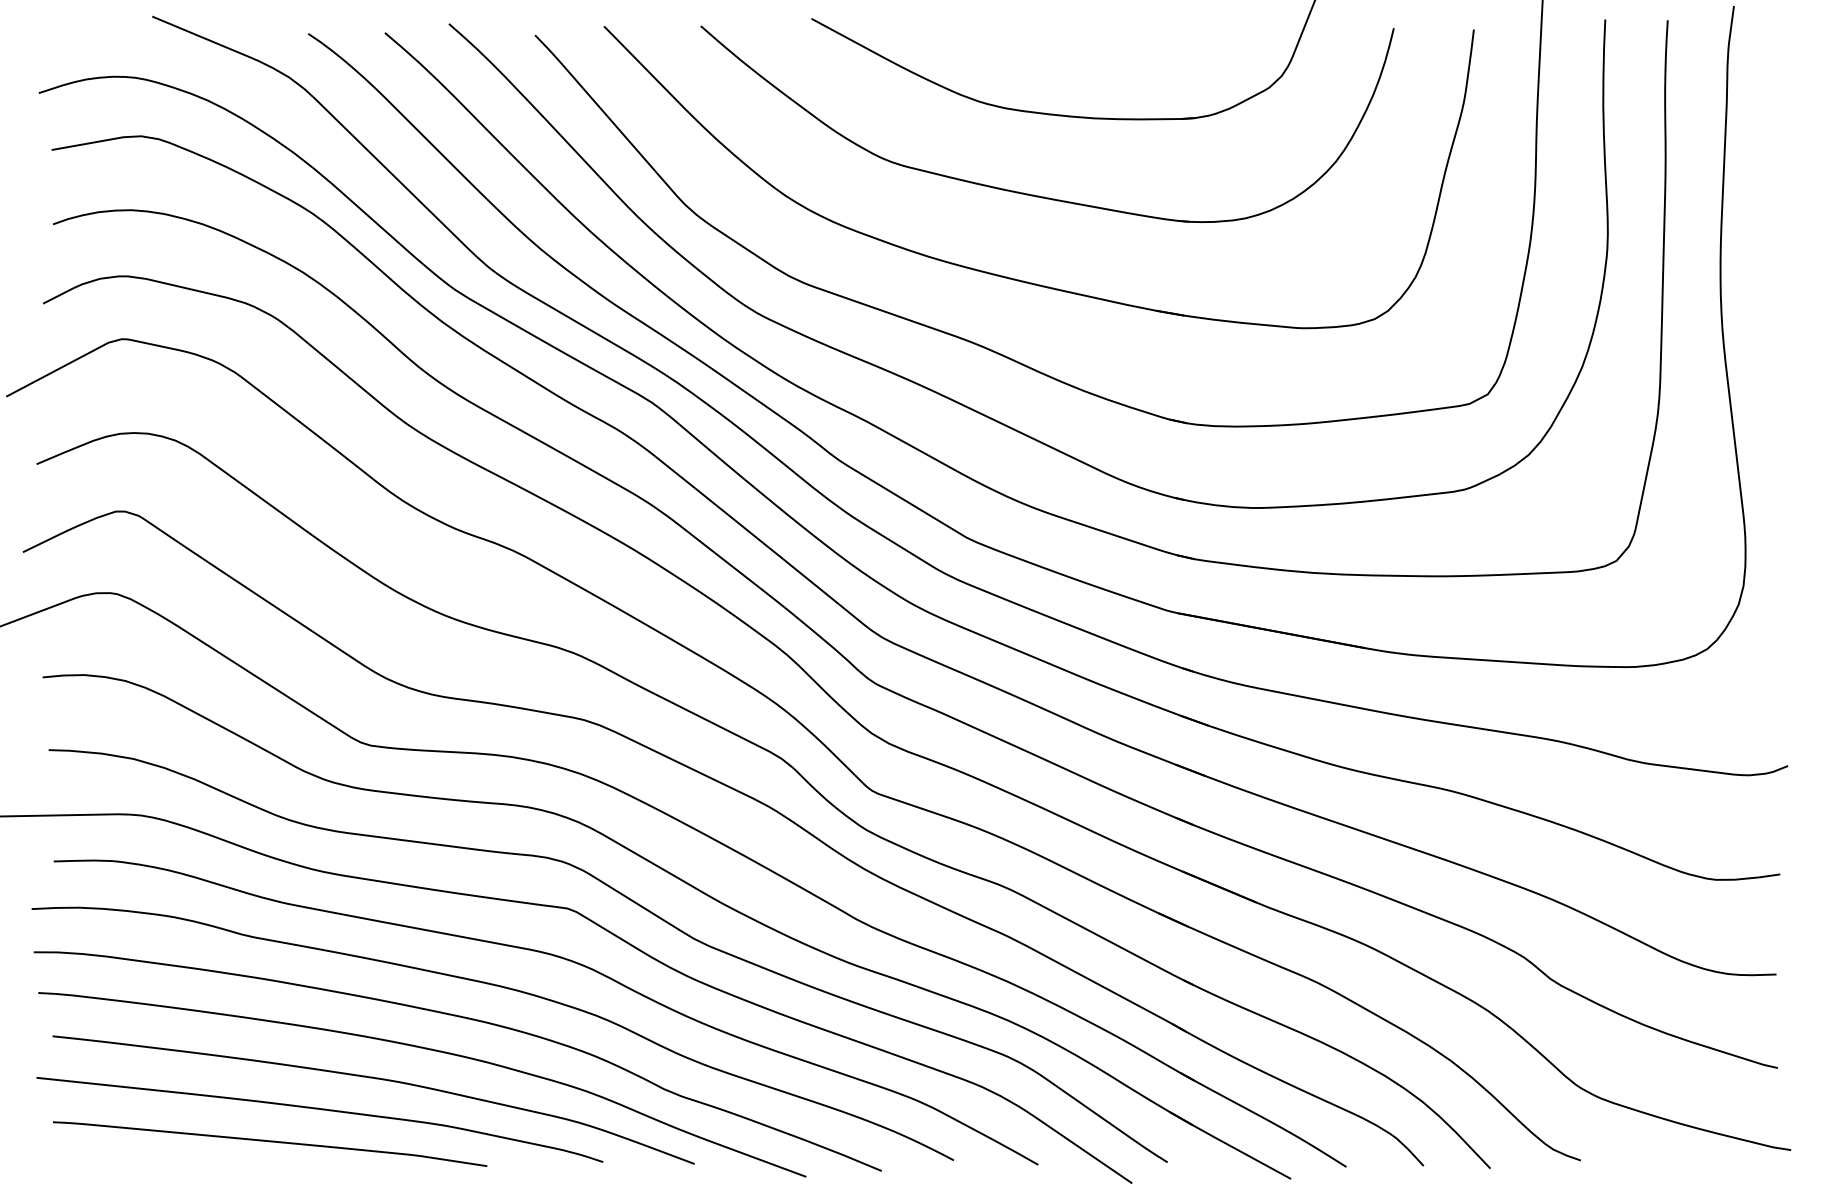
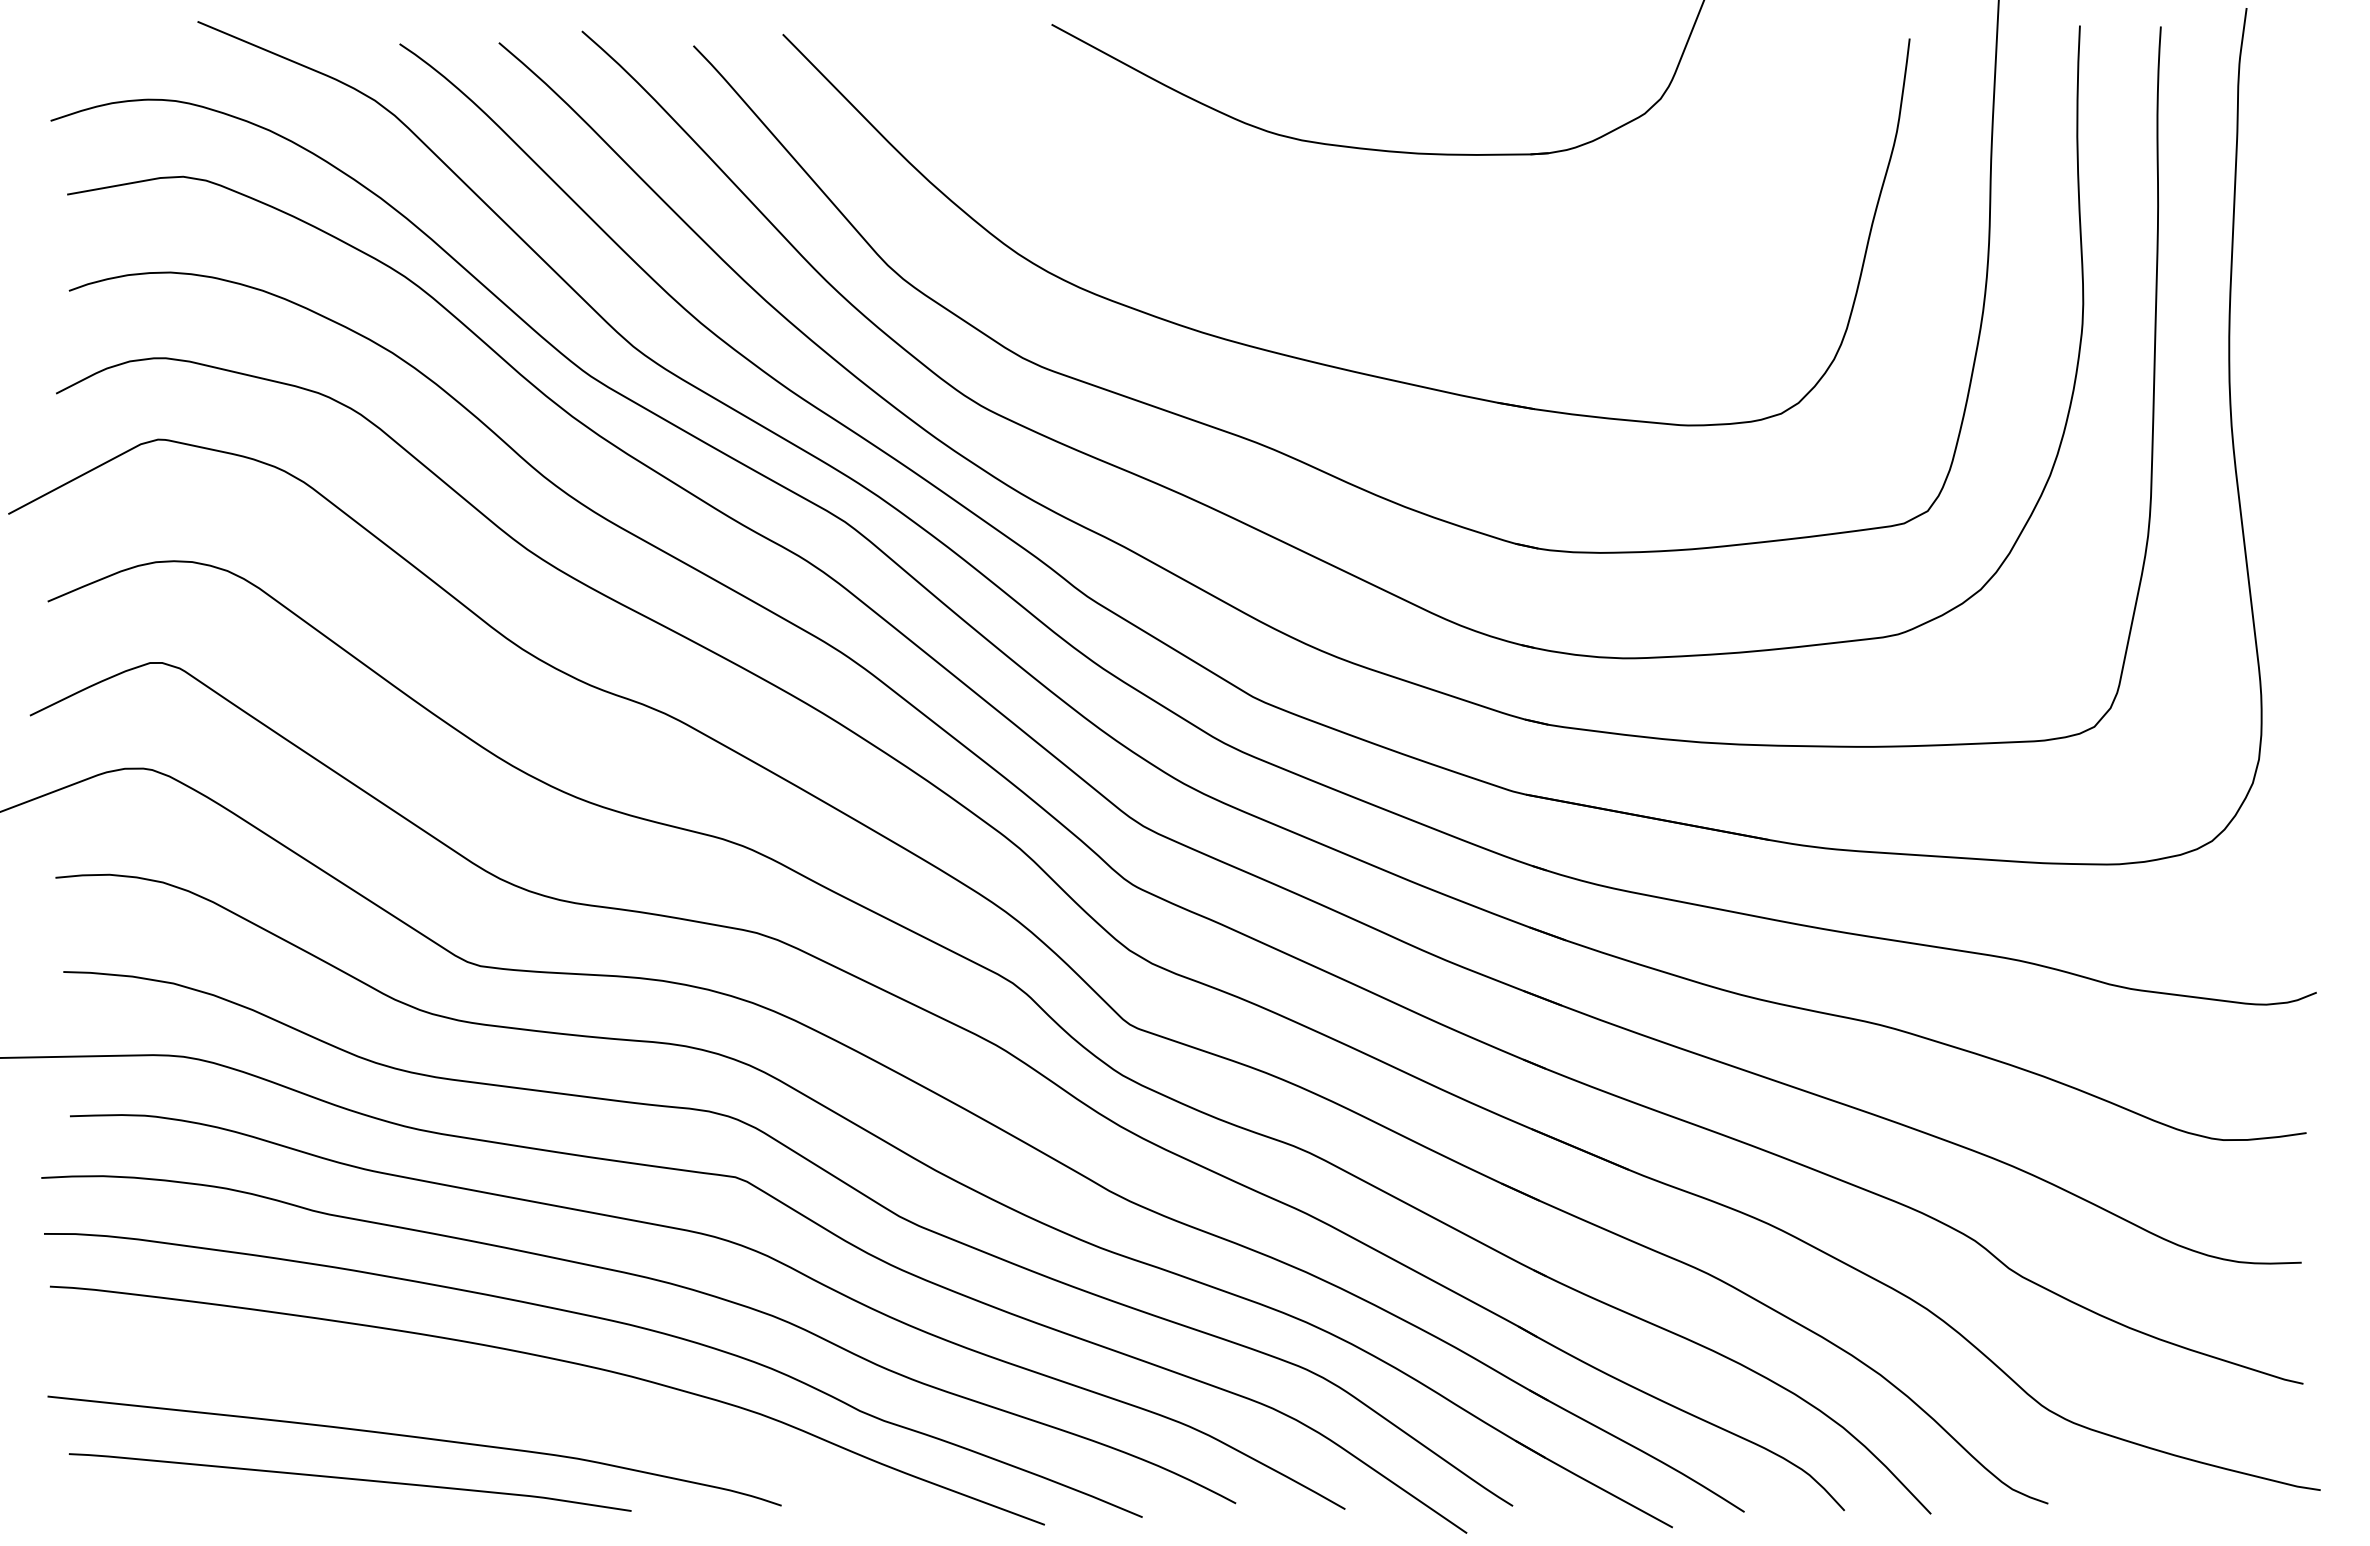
part: (1033, 194) -> (1339, 252), removed
curve: (376, 1079) -> (488, 1398), removed

